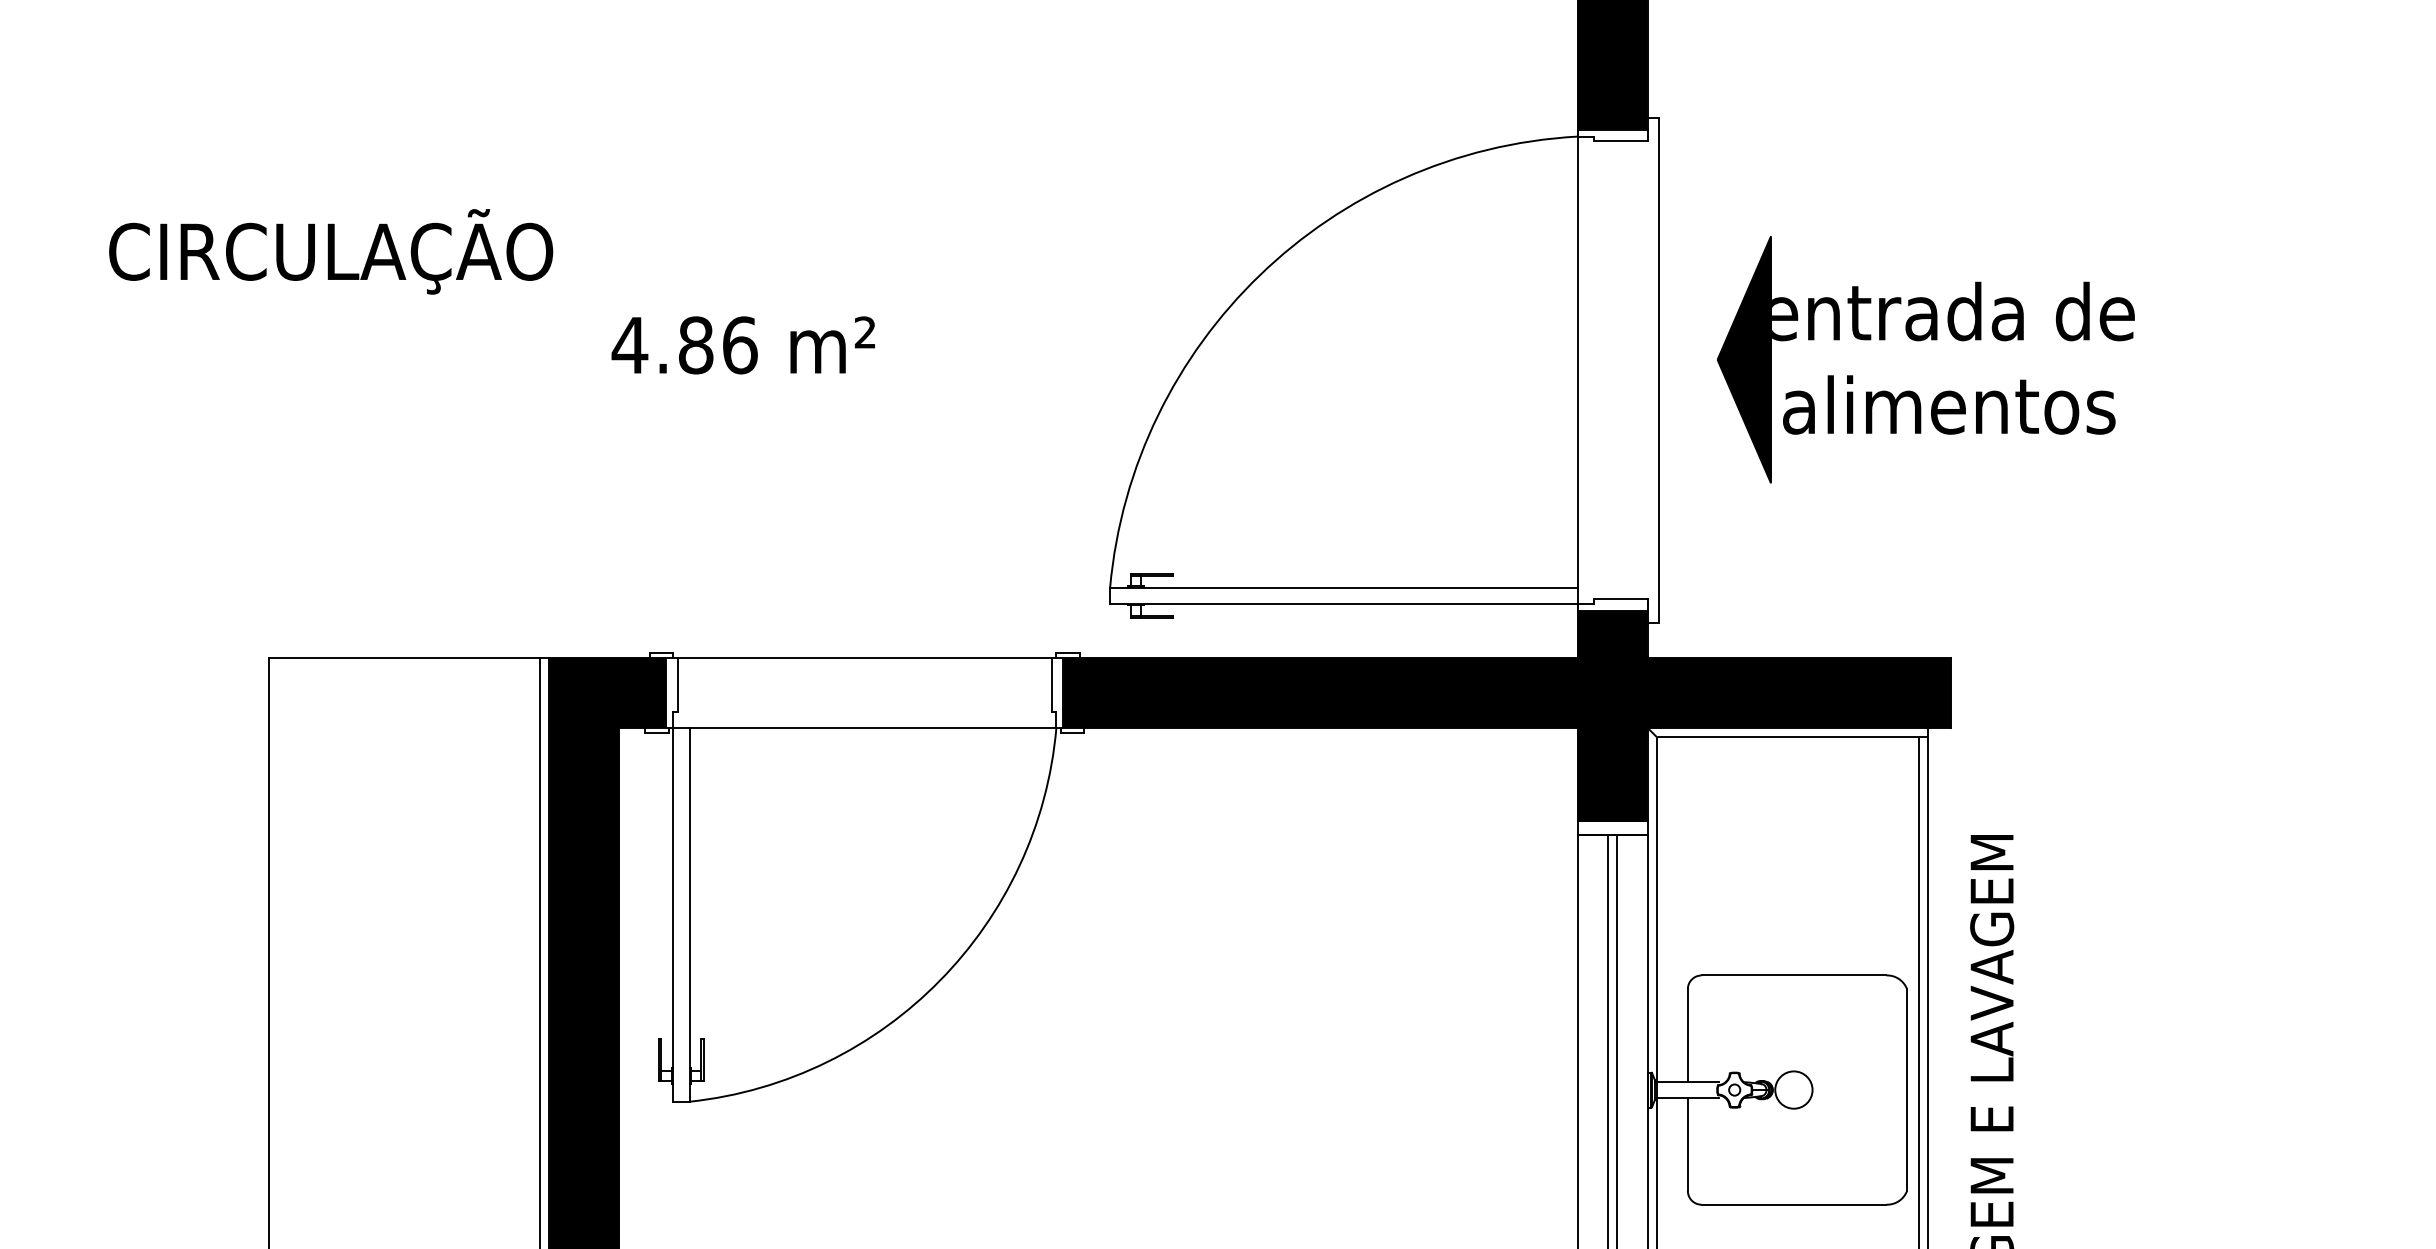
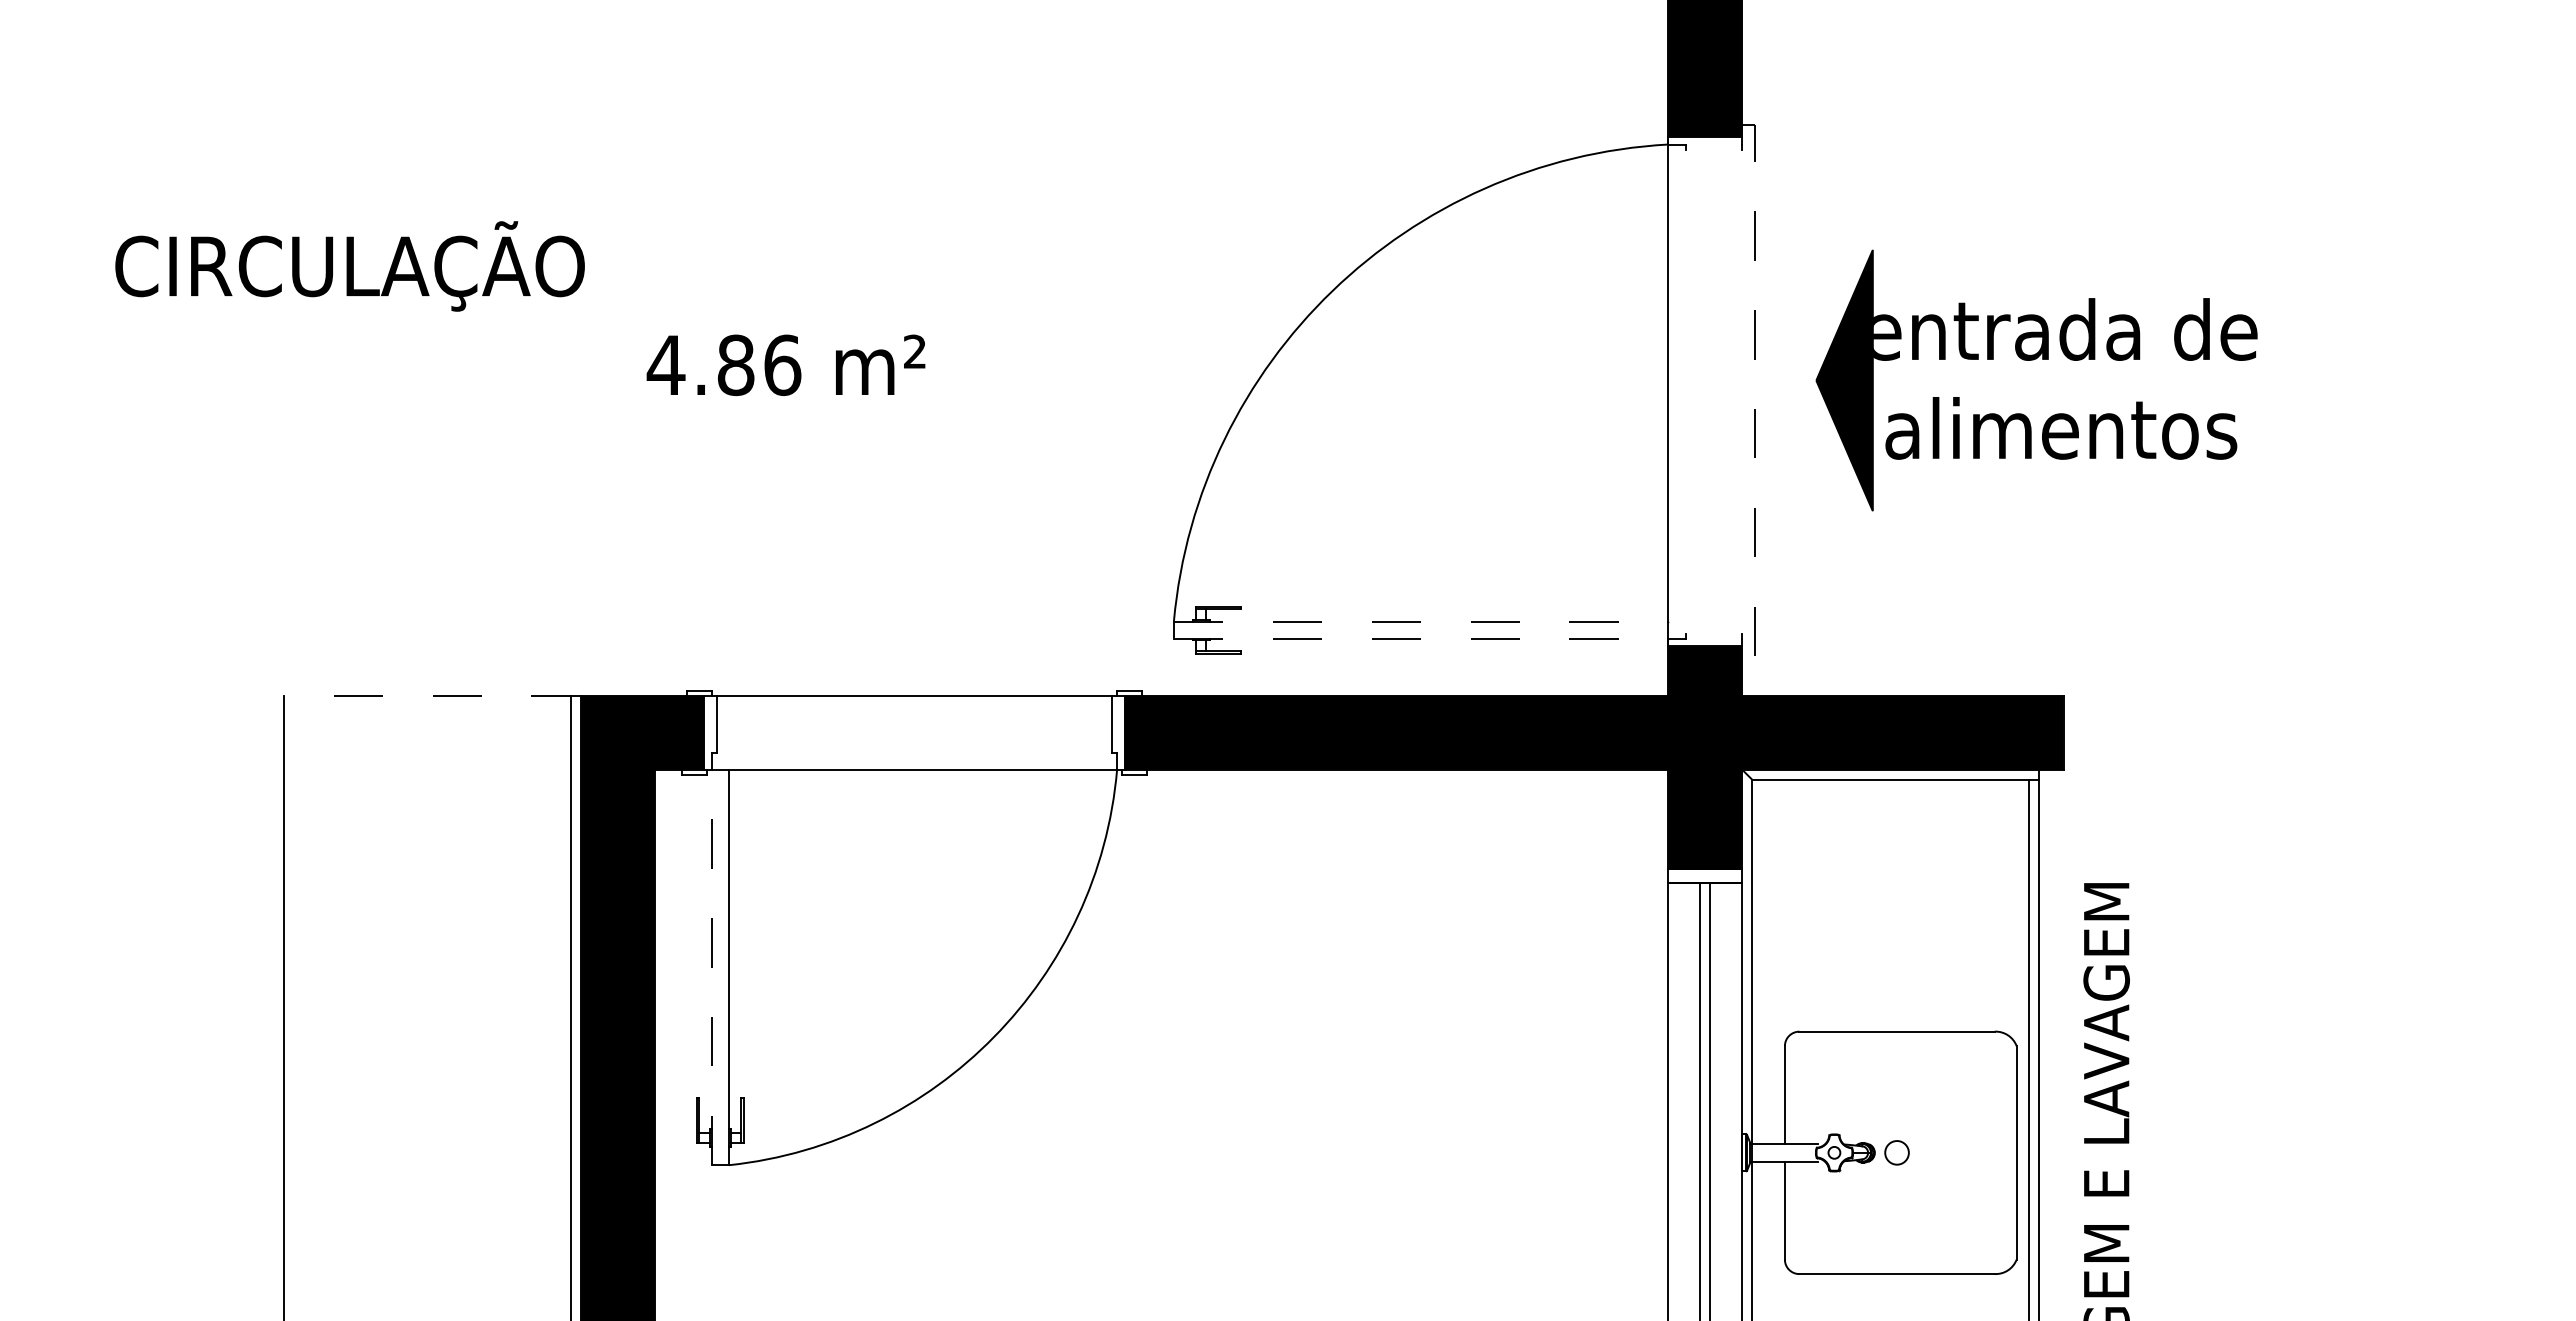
line: (1620, 141) -> (1713, 149), removed
line: (1659, 370) -> (1754, 391), solid -> dashed
line: (1344, 587) -> (1421, 621), solid -> dashed
line: (1620, 598) -> (1713, 633), removed
line: (1344, 603) -> (1421, 638), solid -> dashed
line: (409, 657) -> (432, 695), solid -> dashed
line: (672, 914) -> (711, 967), solid -> dashed
circle: (1793, 1089) -> (1896, 1152), size x0.6

